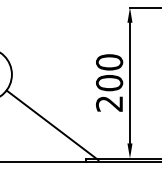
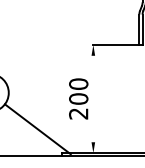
line: (130, 82) -> (93, 98), removed

